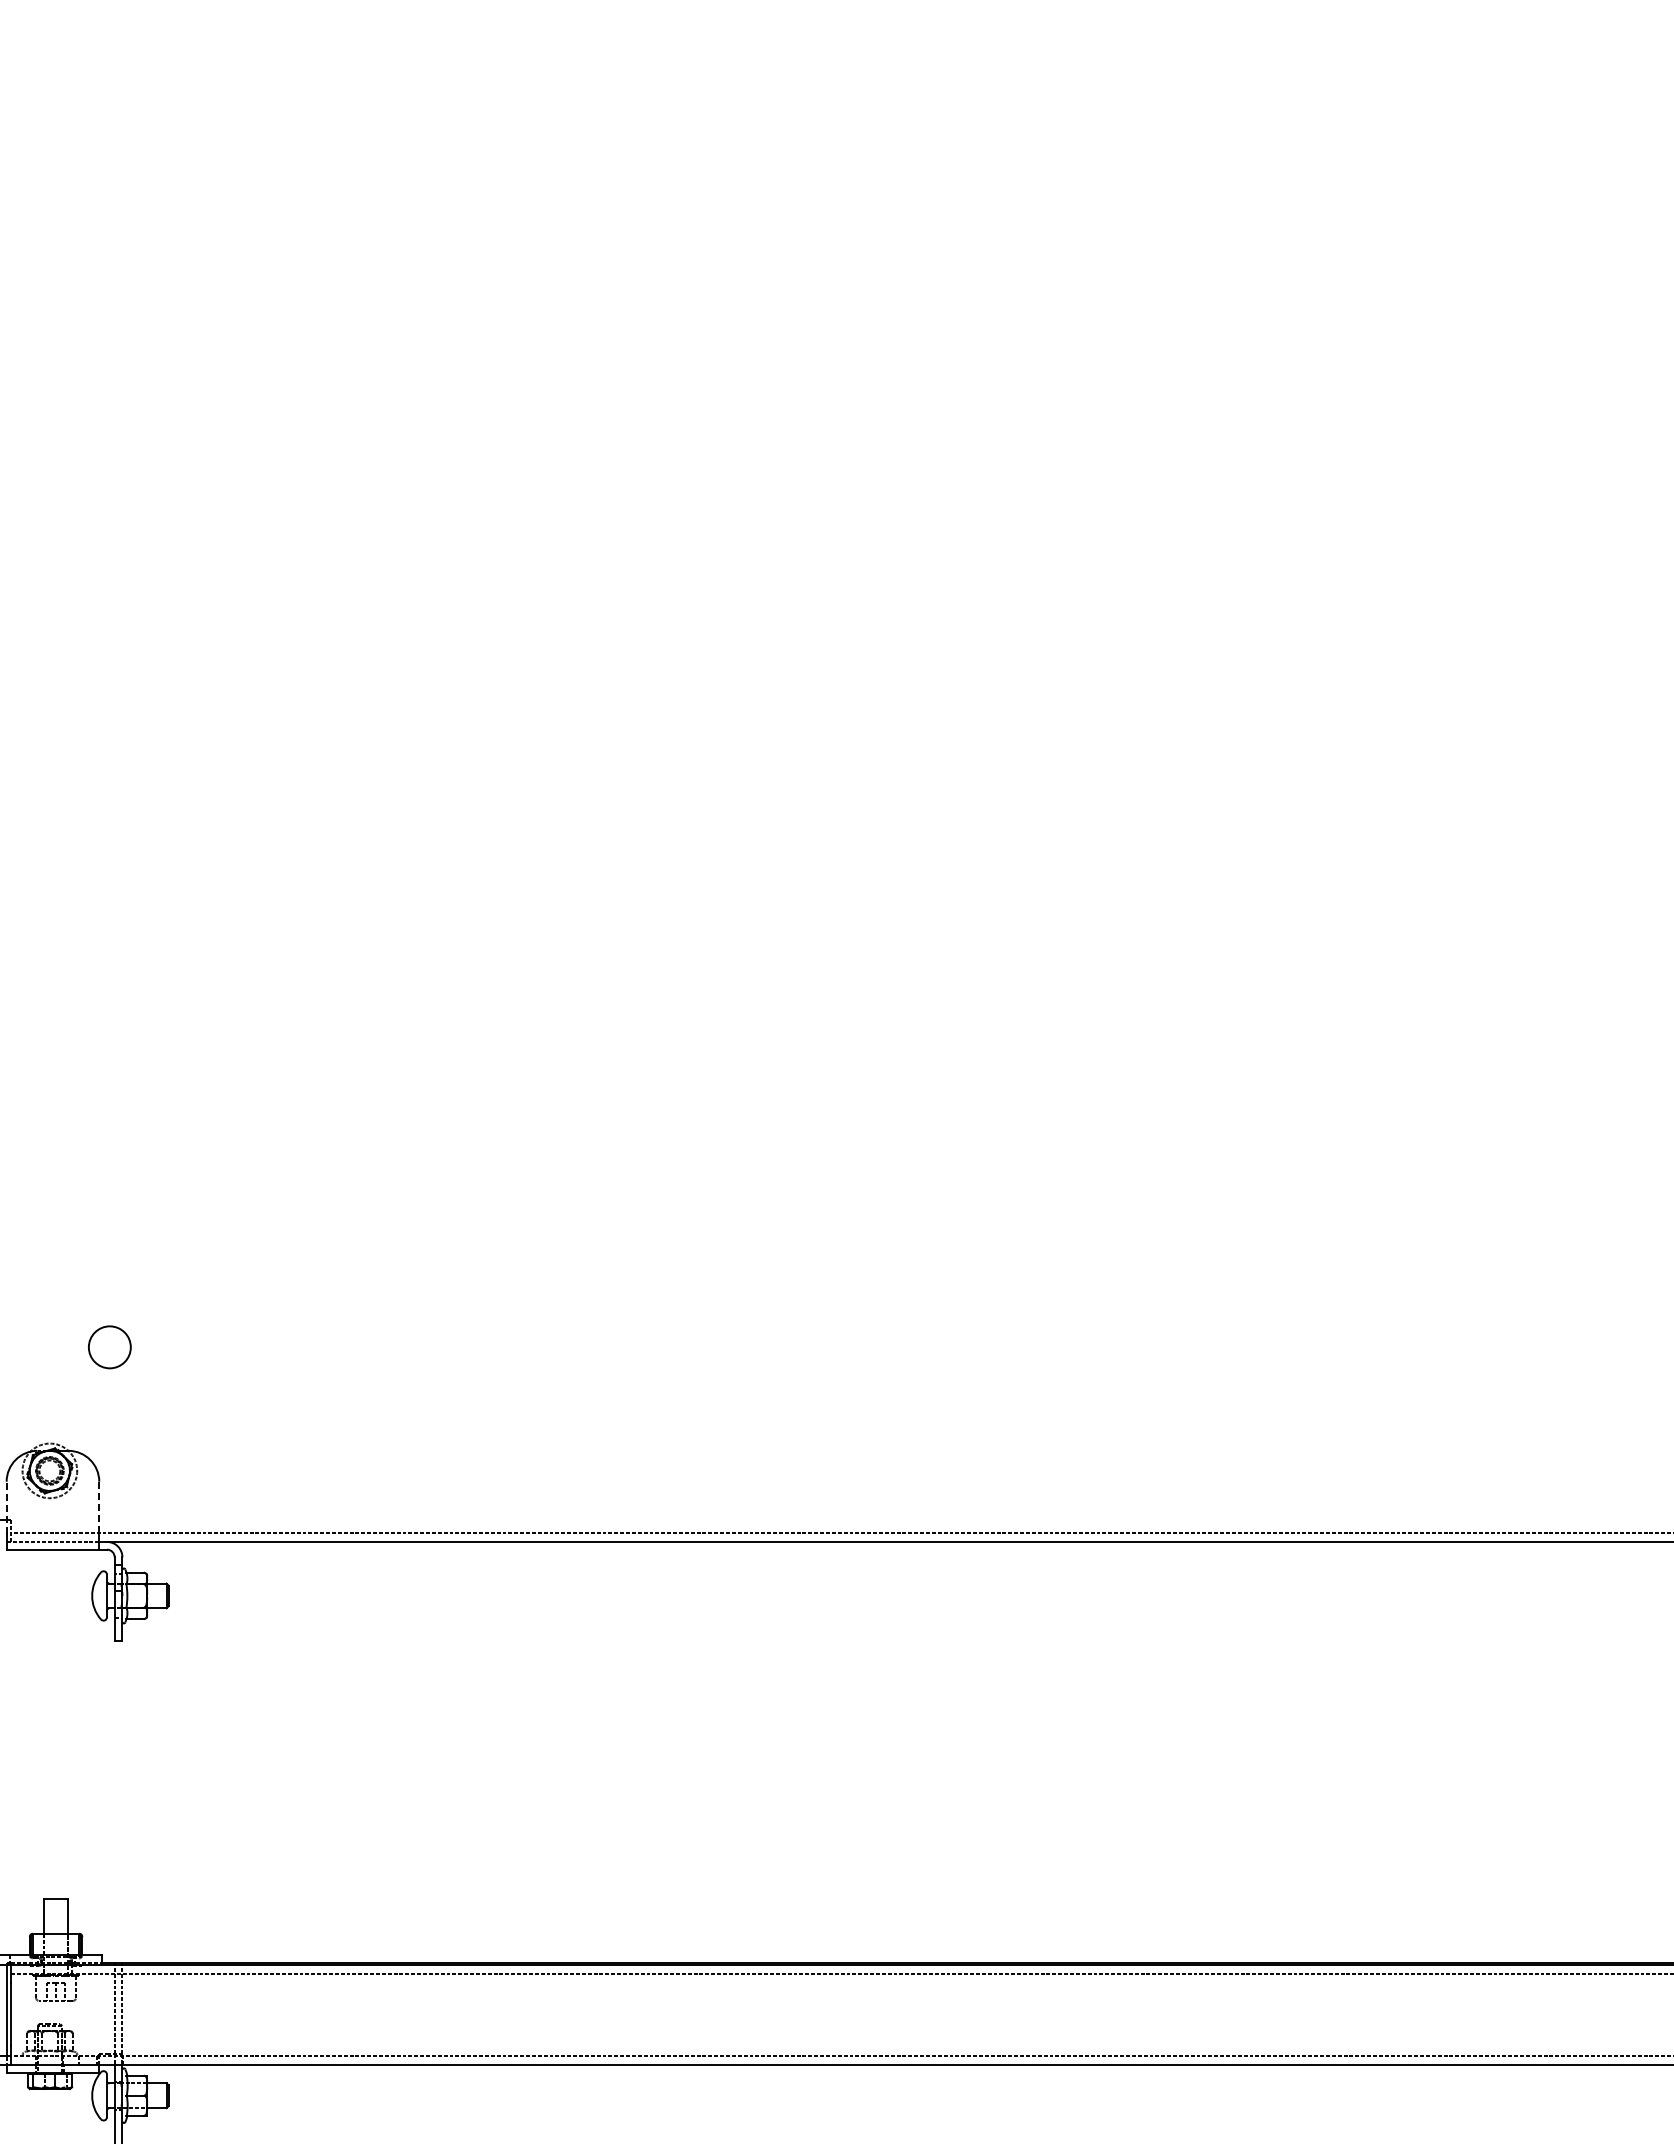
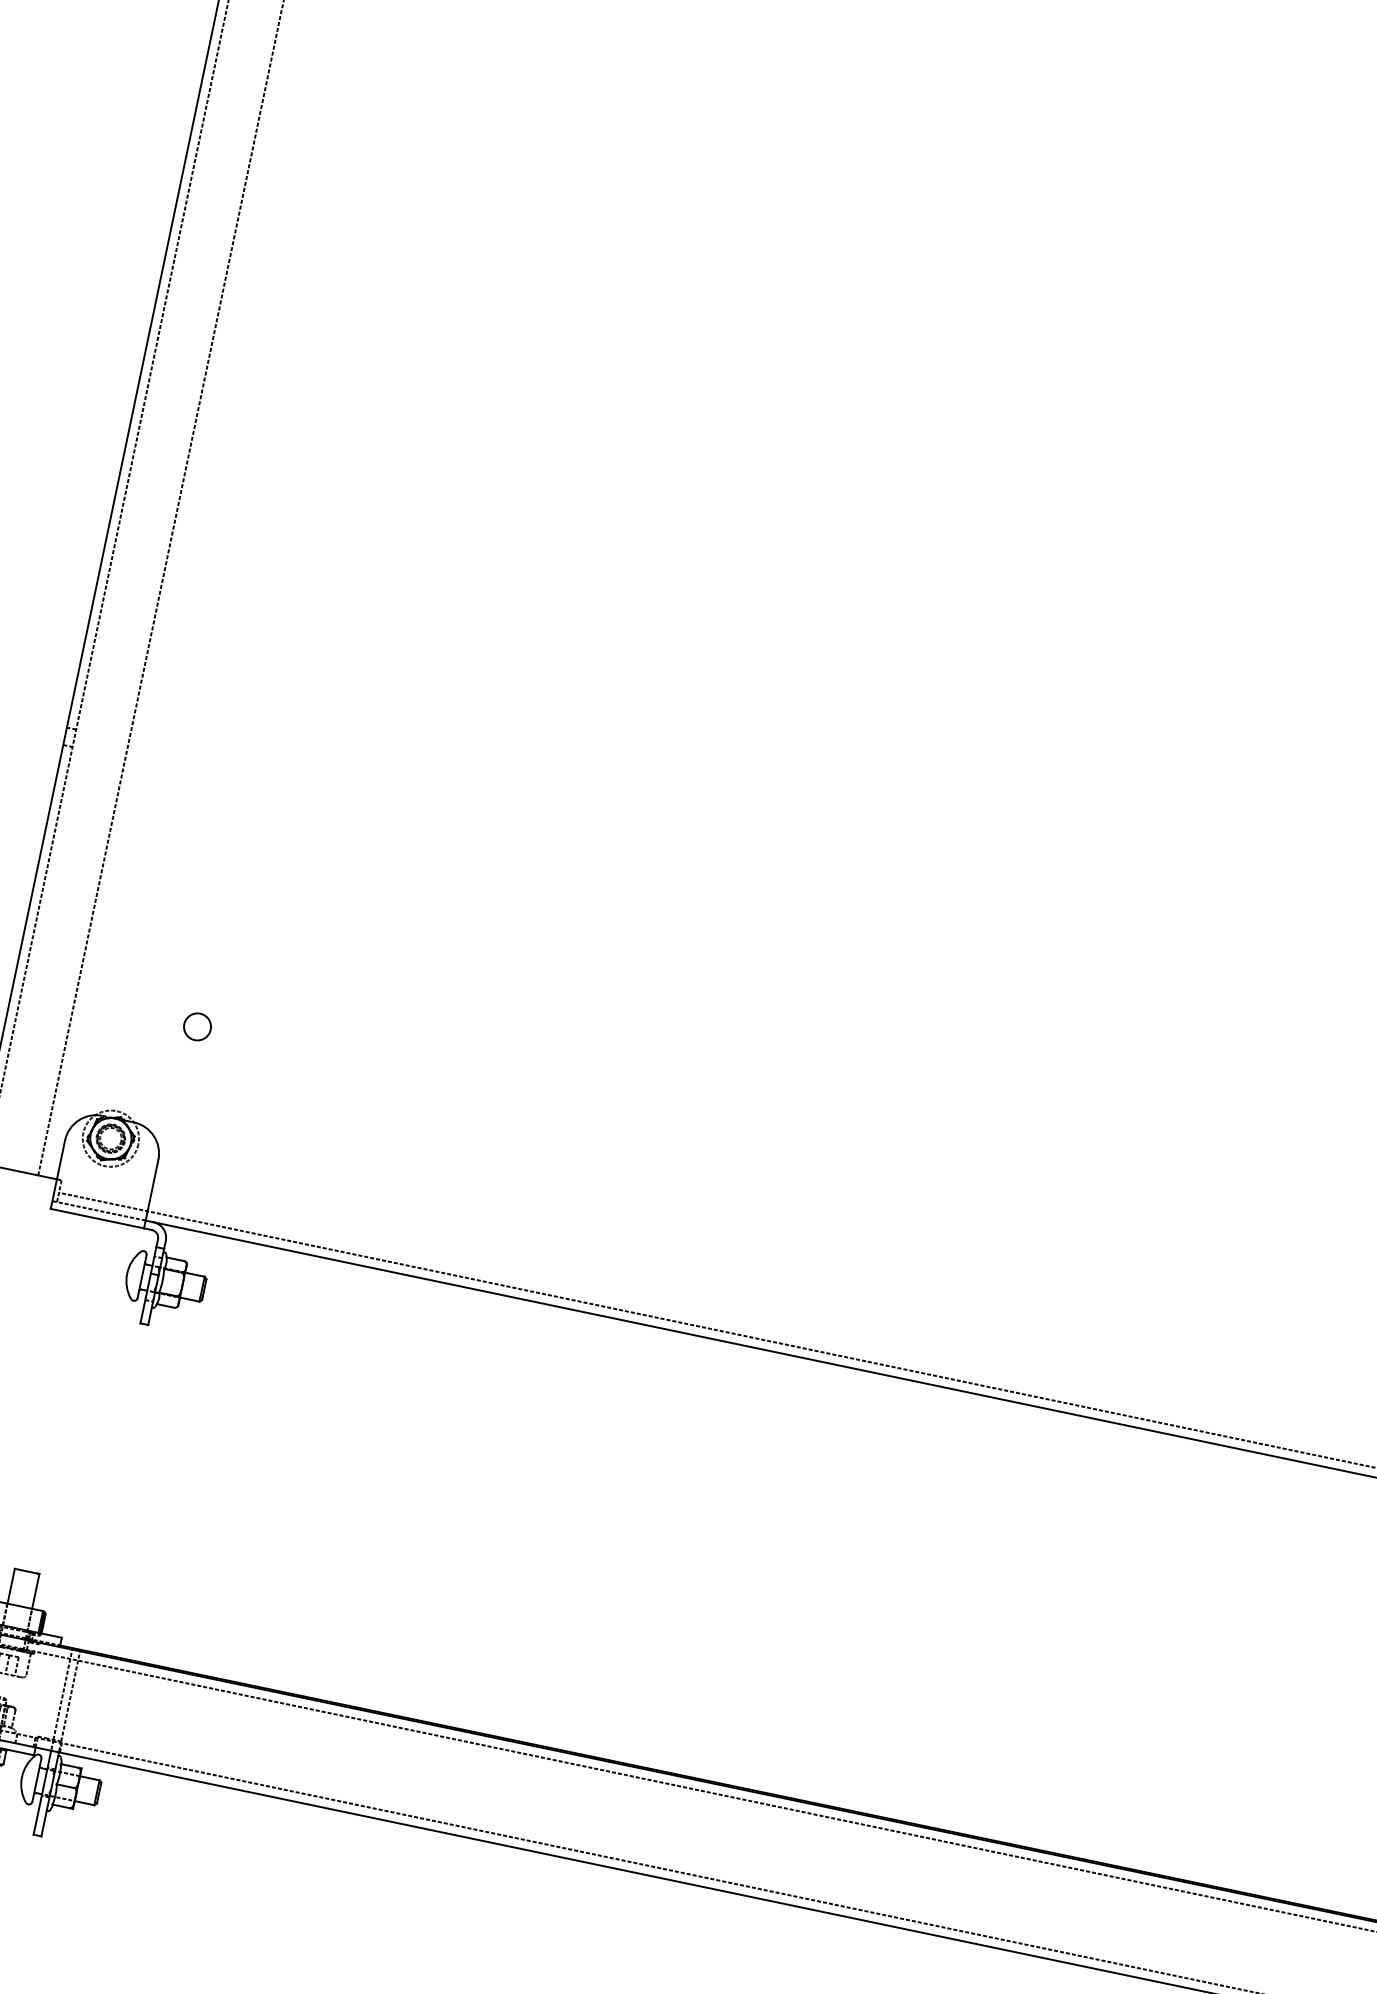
circle: (110, 1347) -> (197, 1027), size x0.62
line: (6, 1507) -> (59, 1166), dashed -> solid
line: (99, 1508) -> (152, 1186), dashed -> solid

